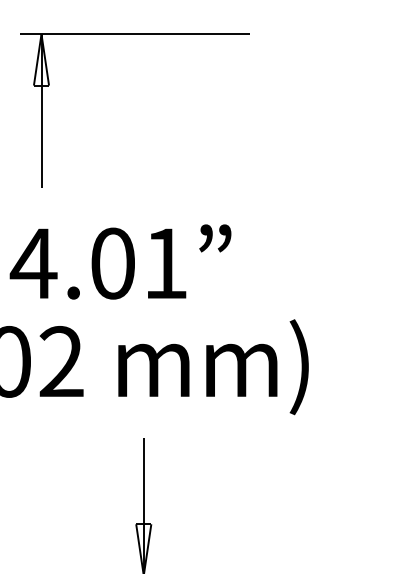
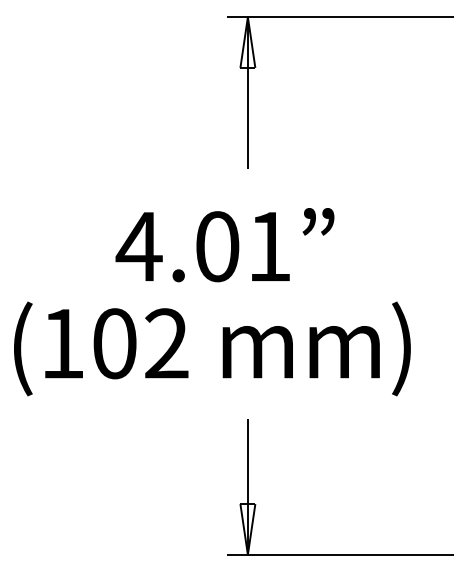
part: (135, 34) -> (340, 17), moved

